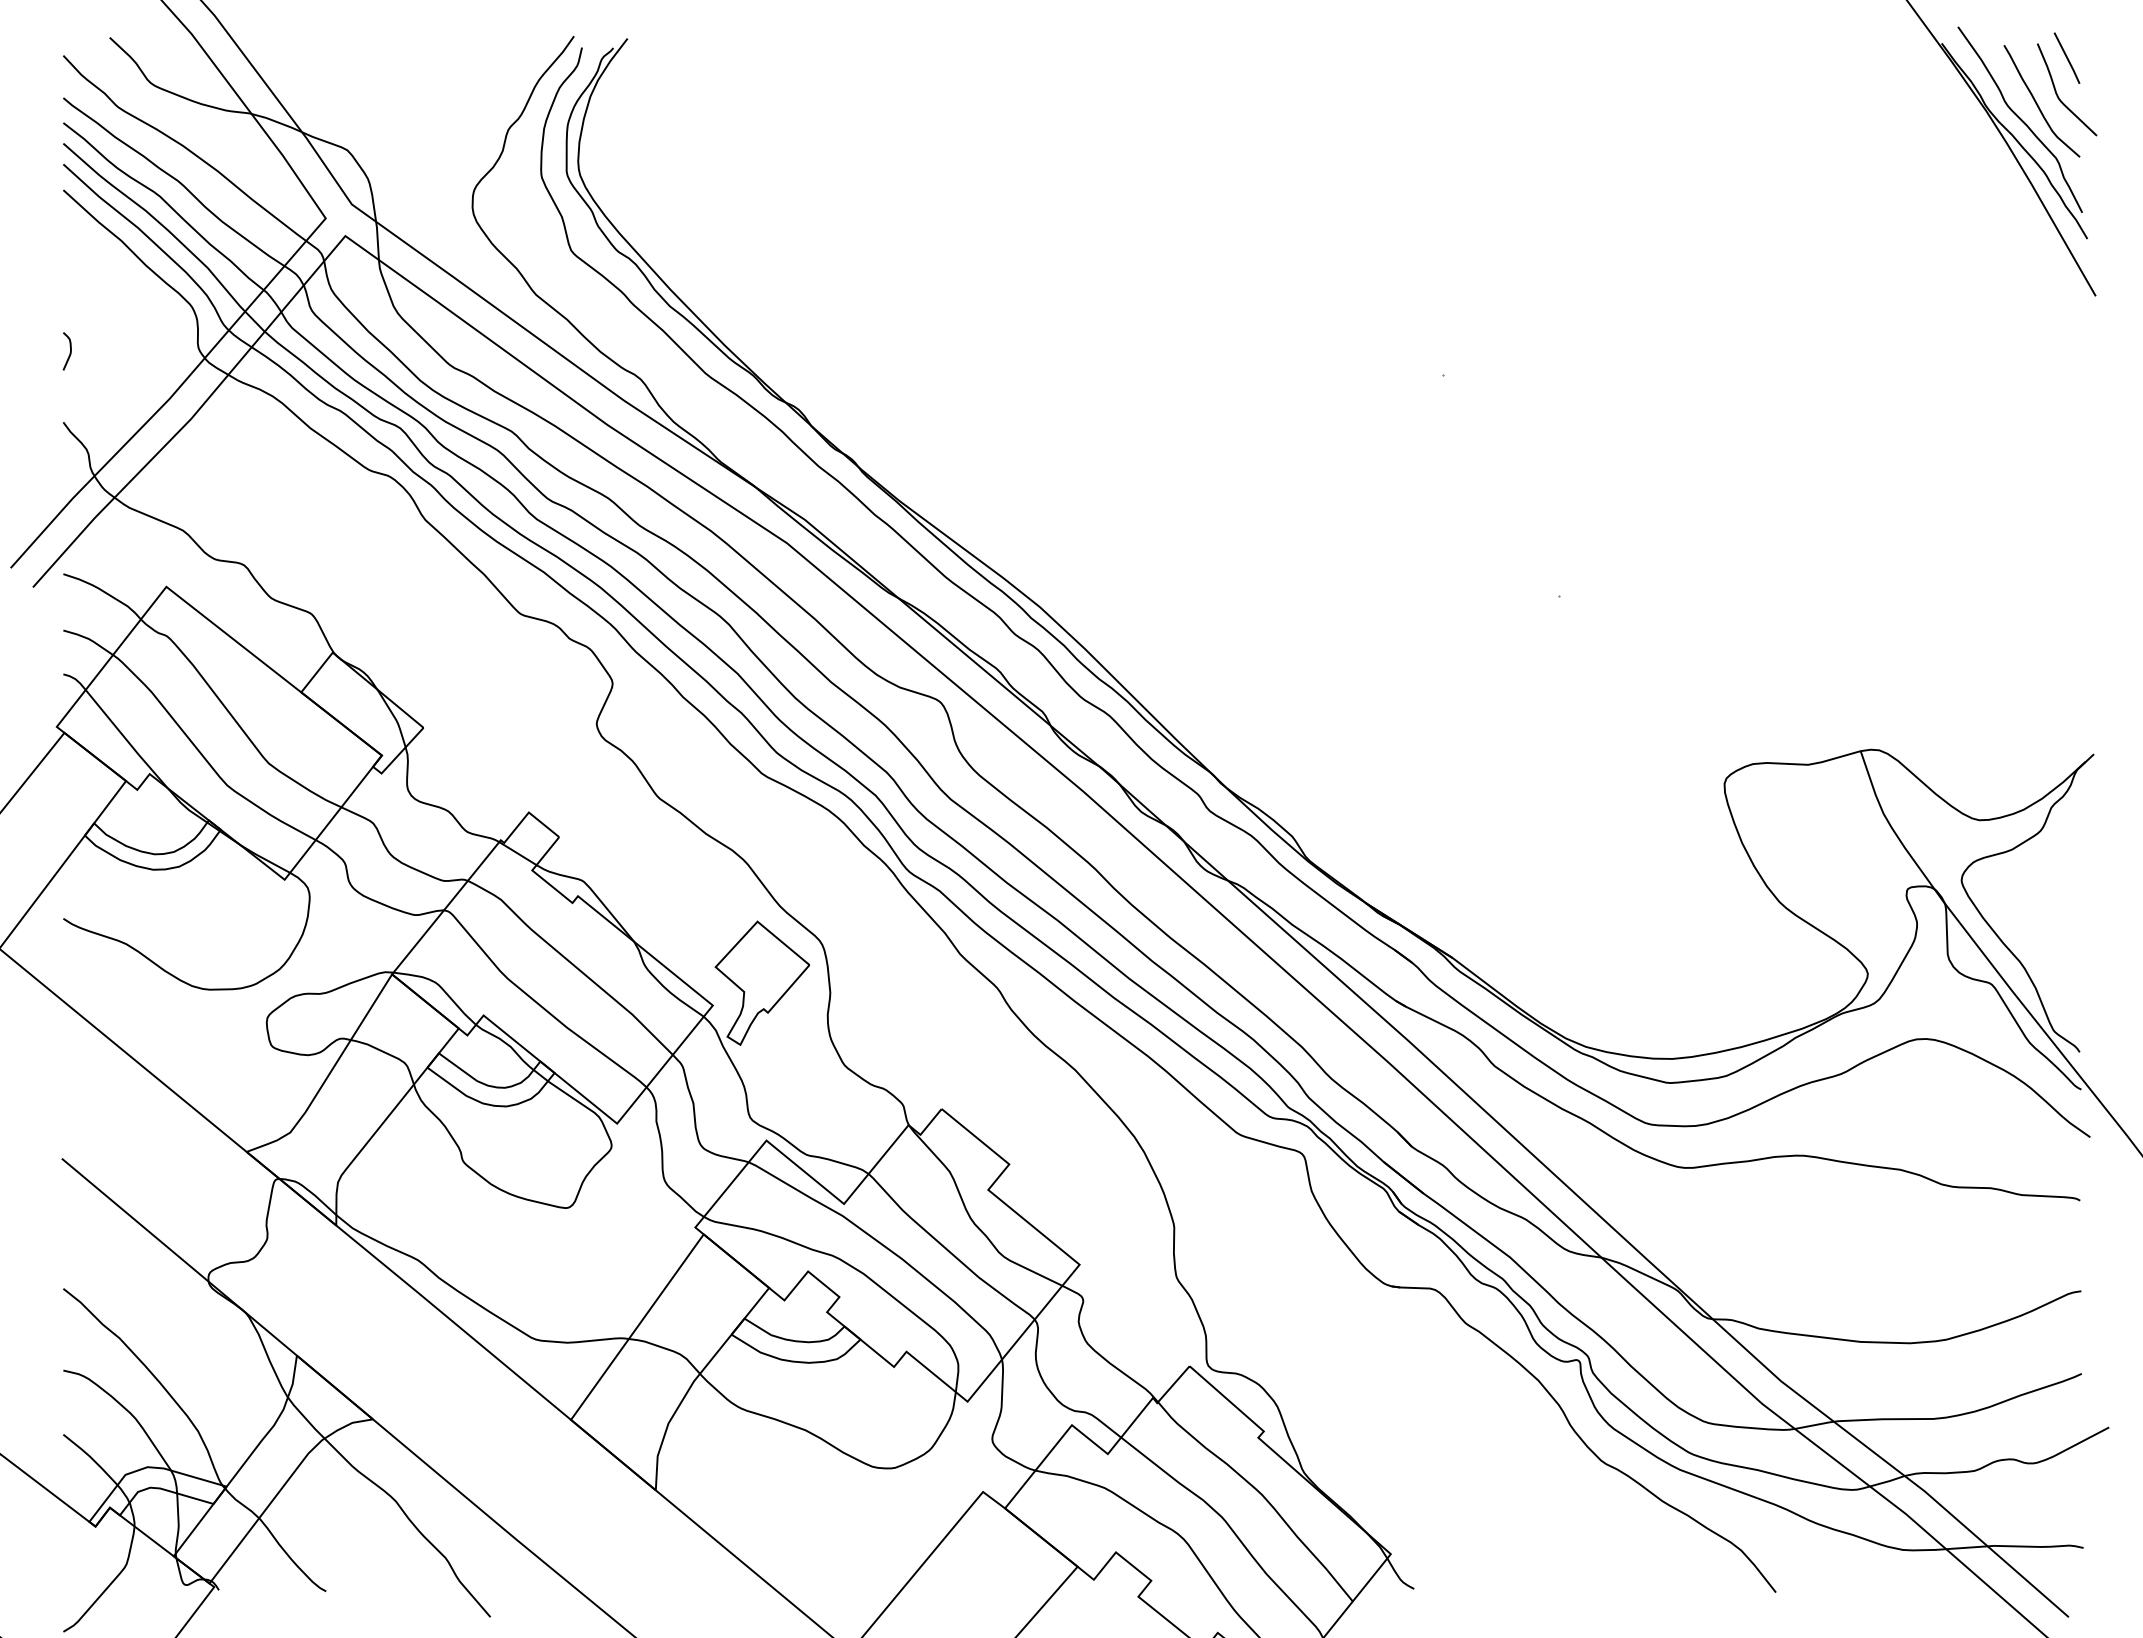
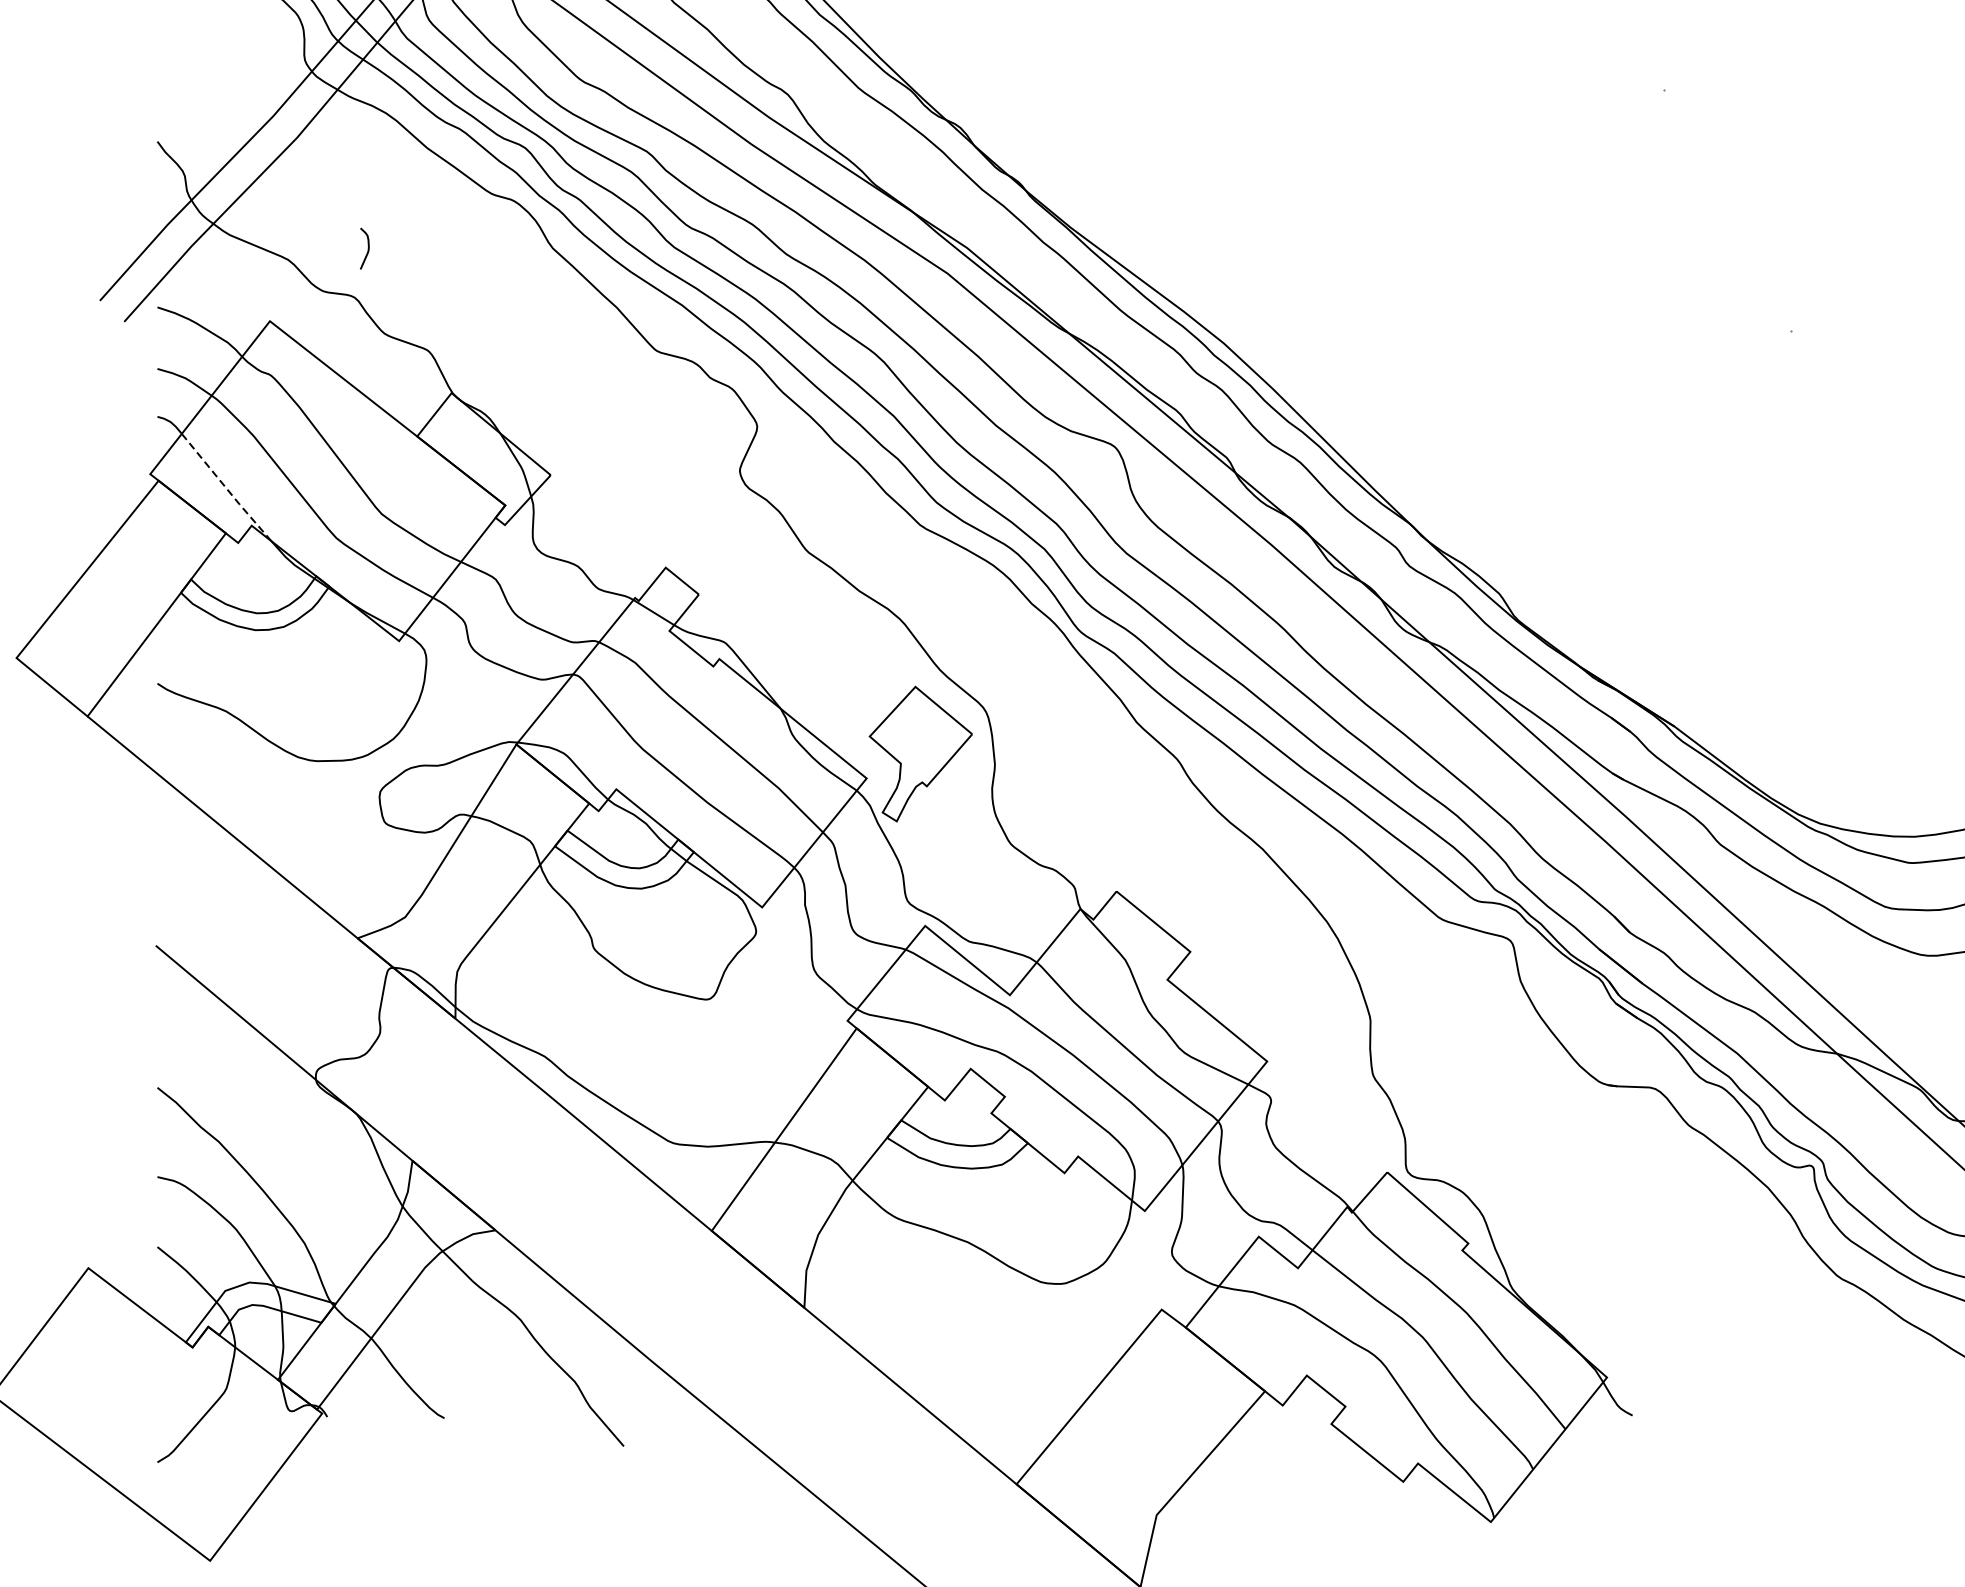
curve: (69, 352) -> (367, 249), moved
line: (126, 739) -> (226, 487), solid -> dashed

